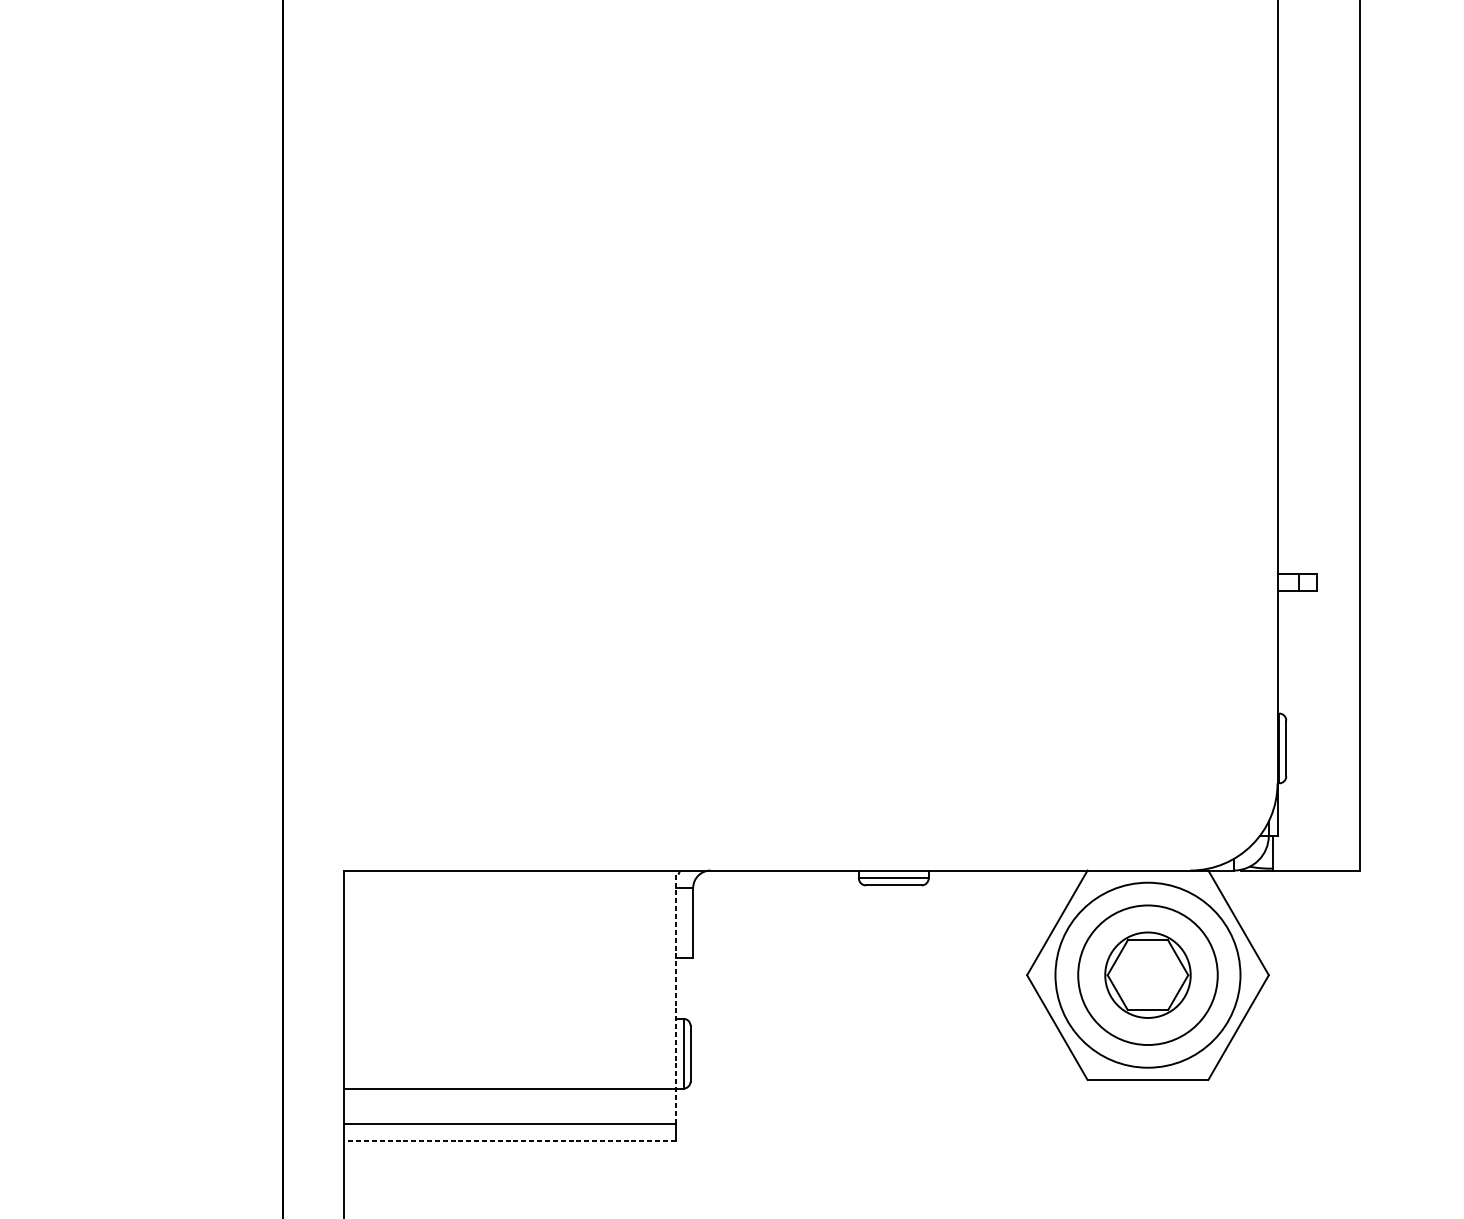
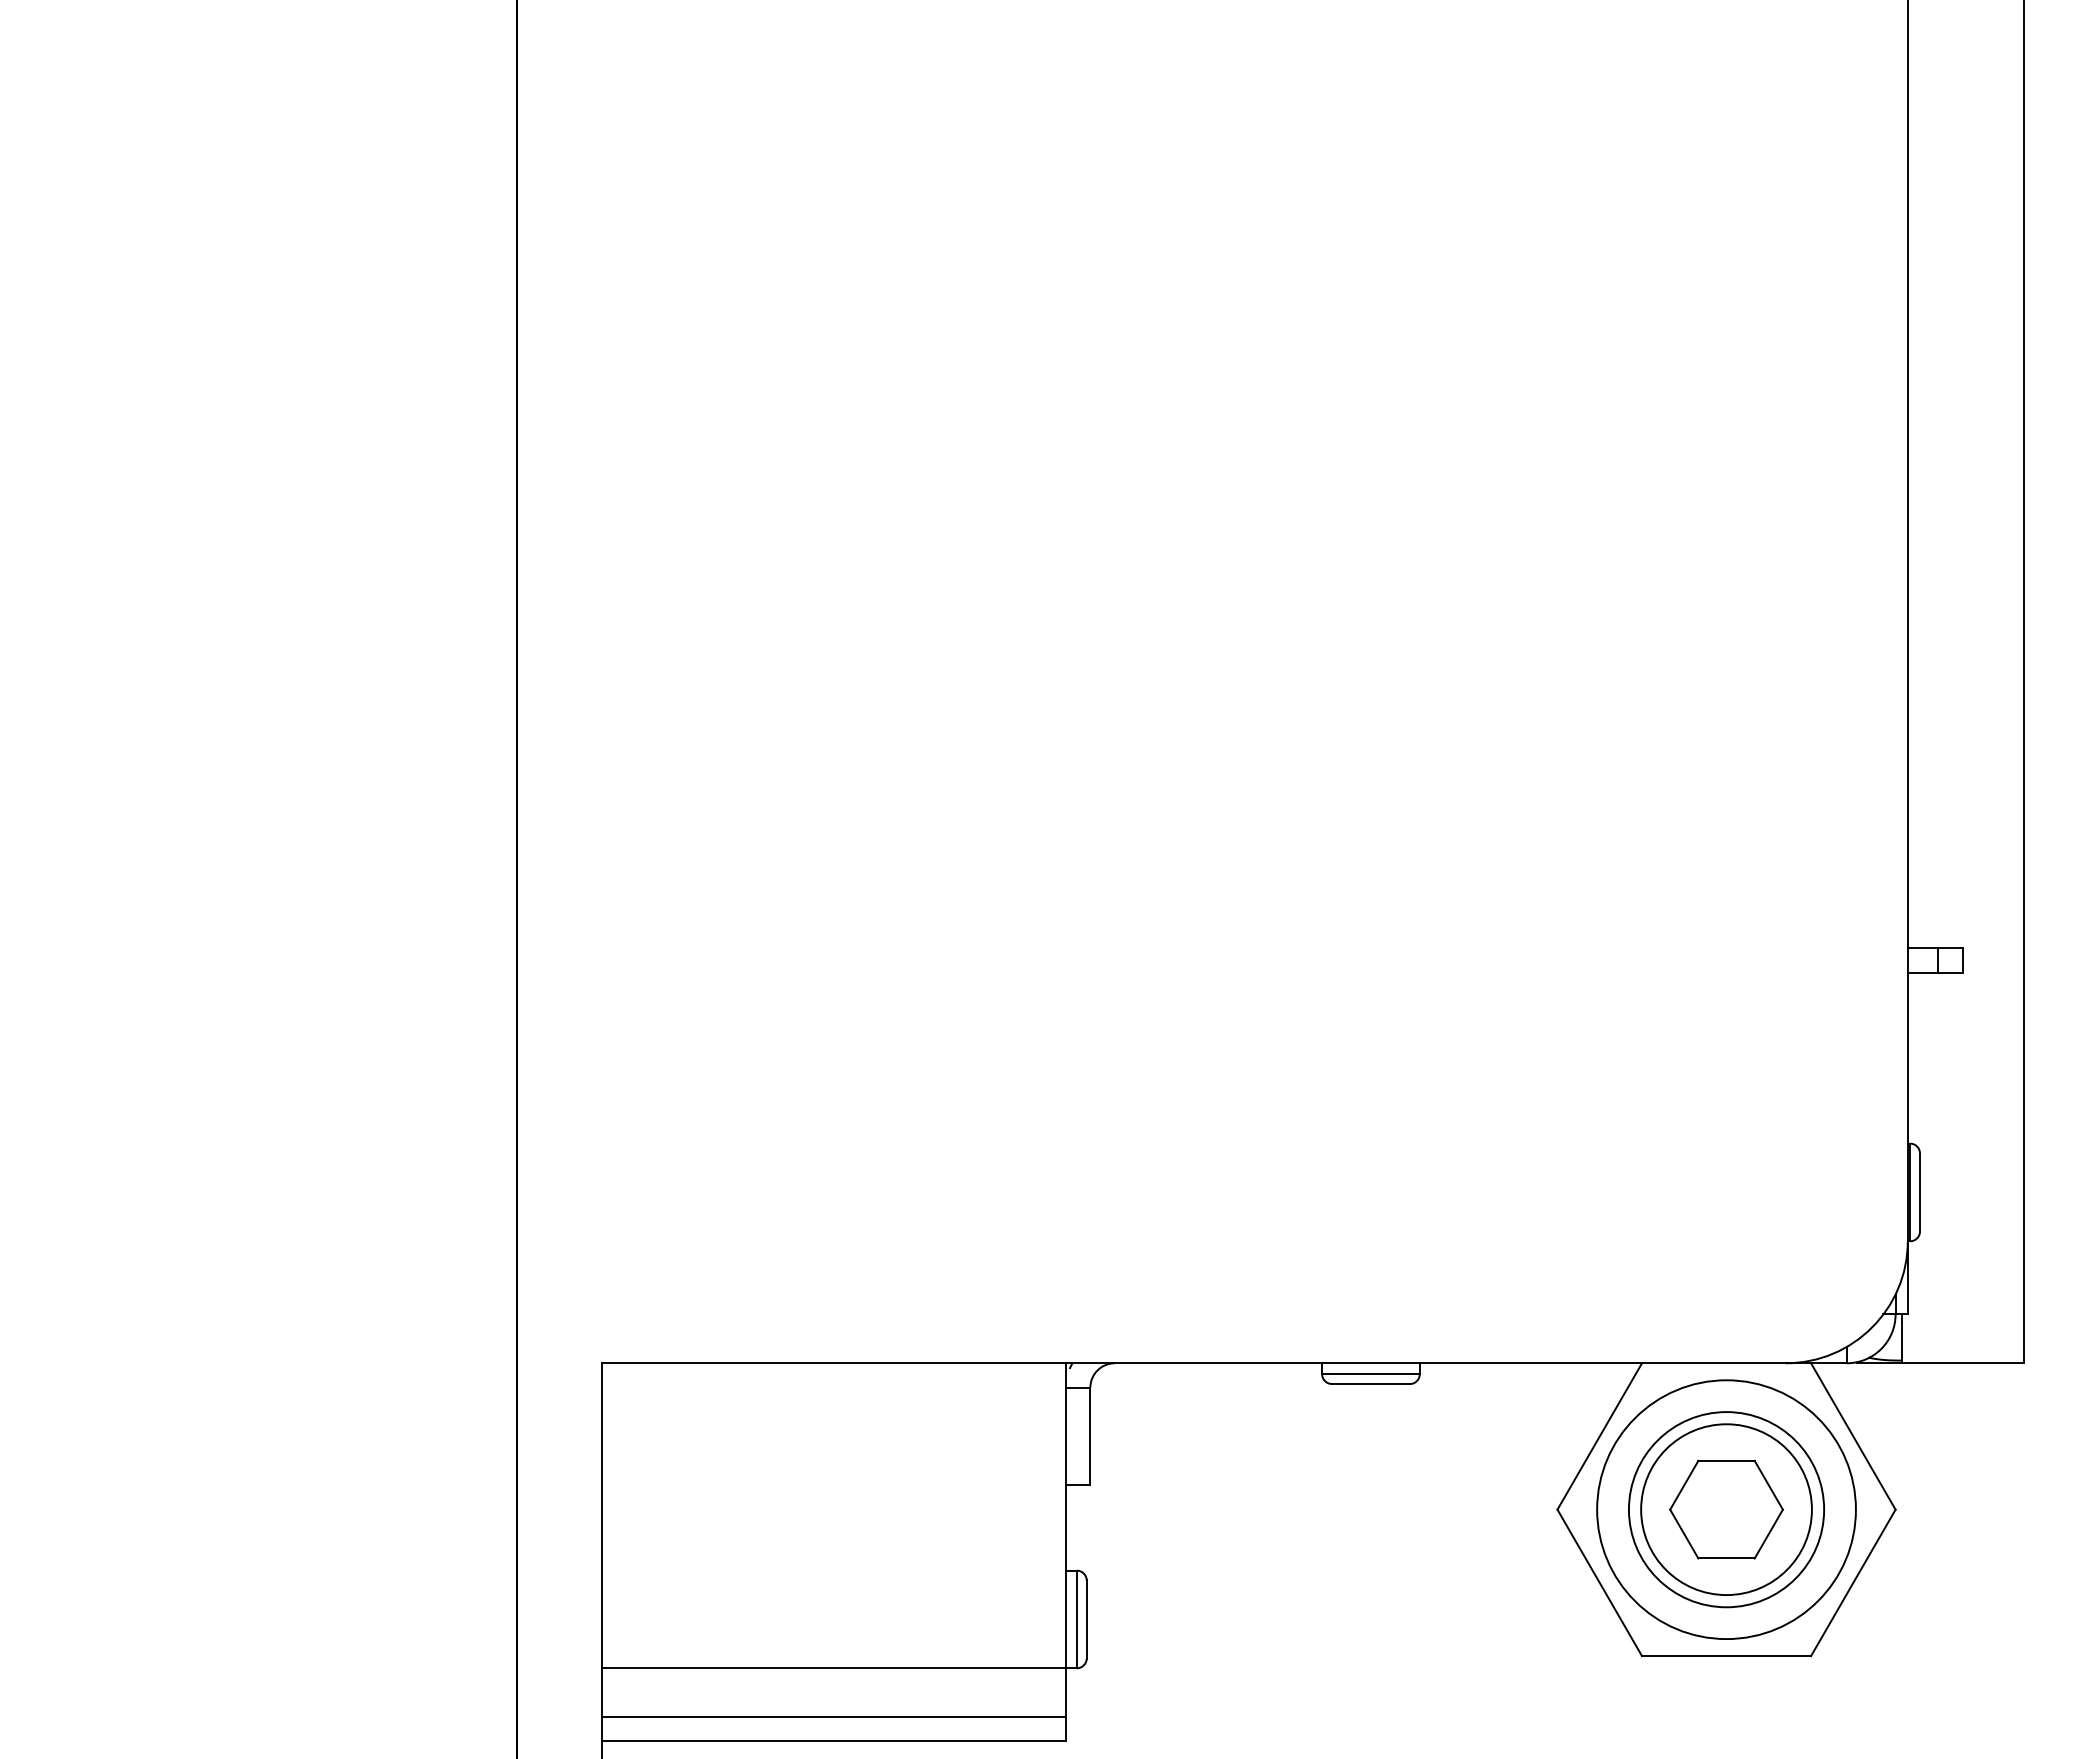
circle: (1147, 975) -> (1726, 1509), size x1.43
line: (675, 997) -> (1065, 1540), dashed -> solid
line: (510, 1140) -> (834, 1741), dashed -> solid

